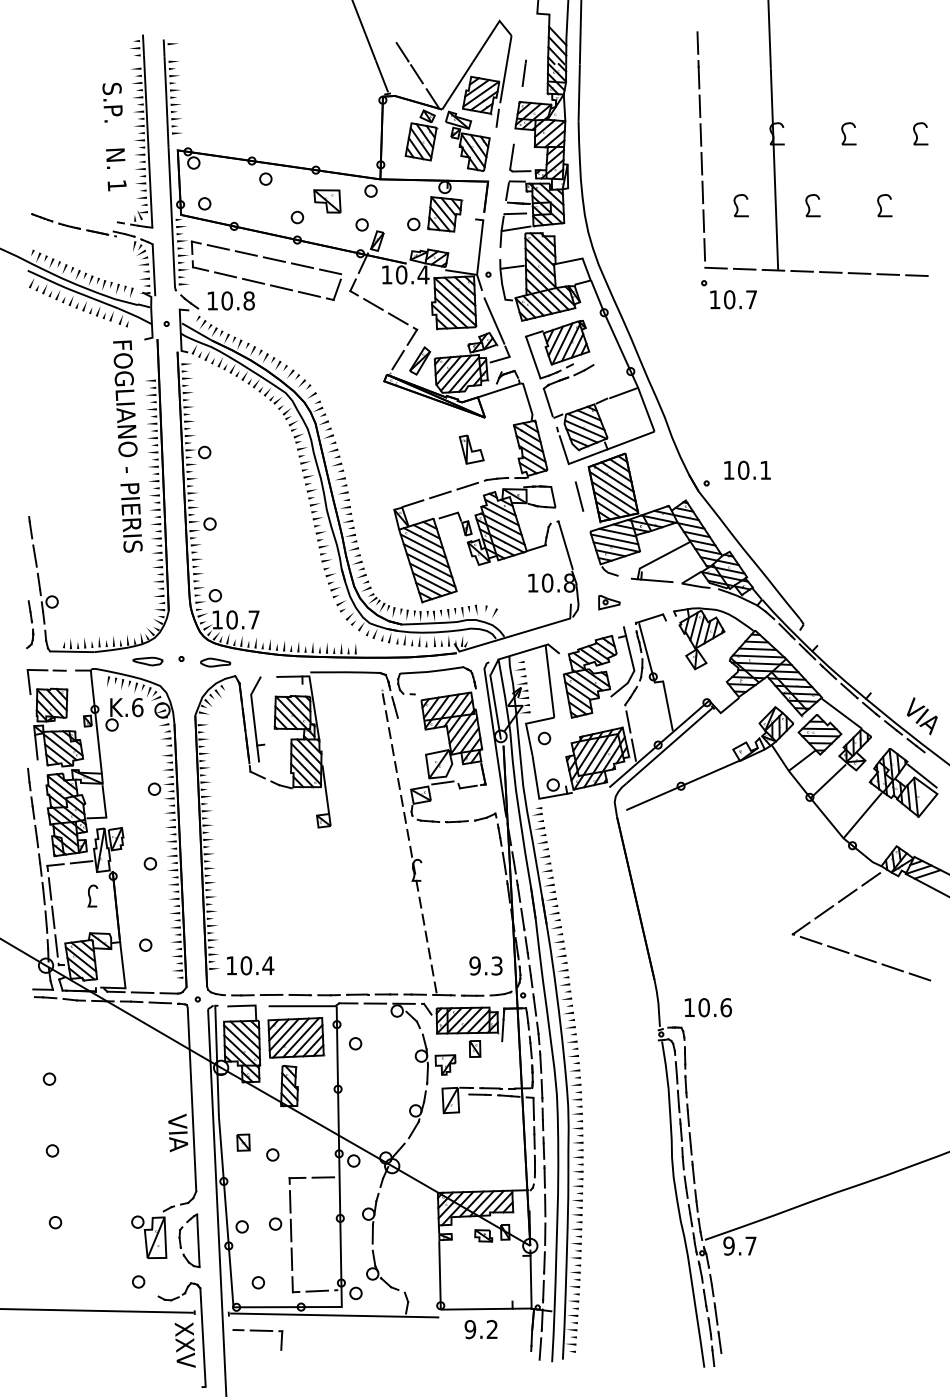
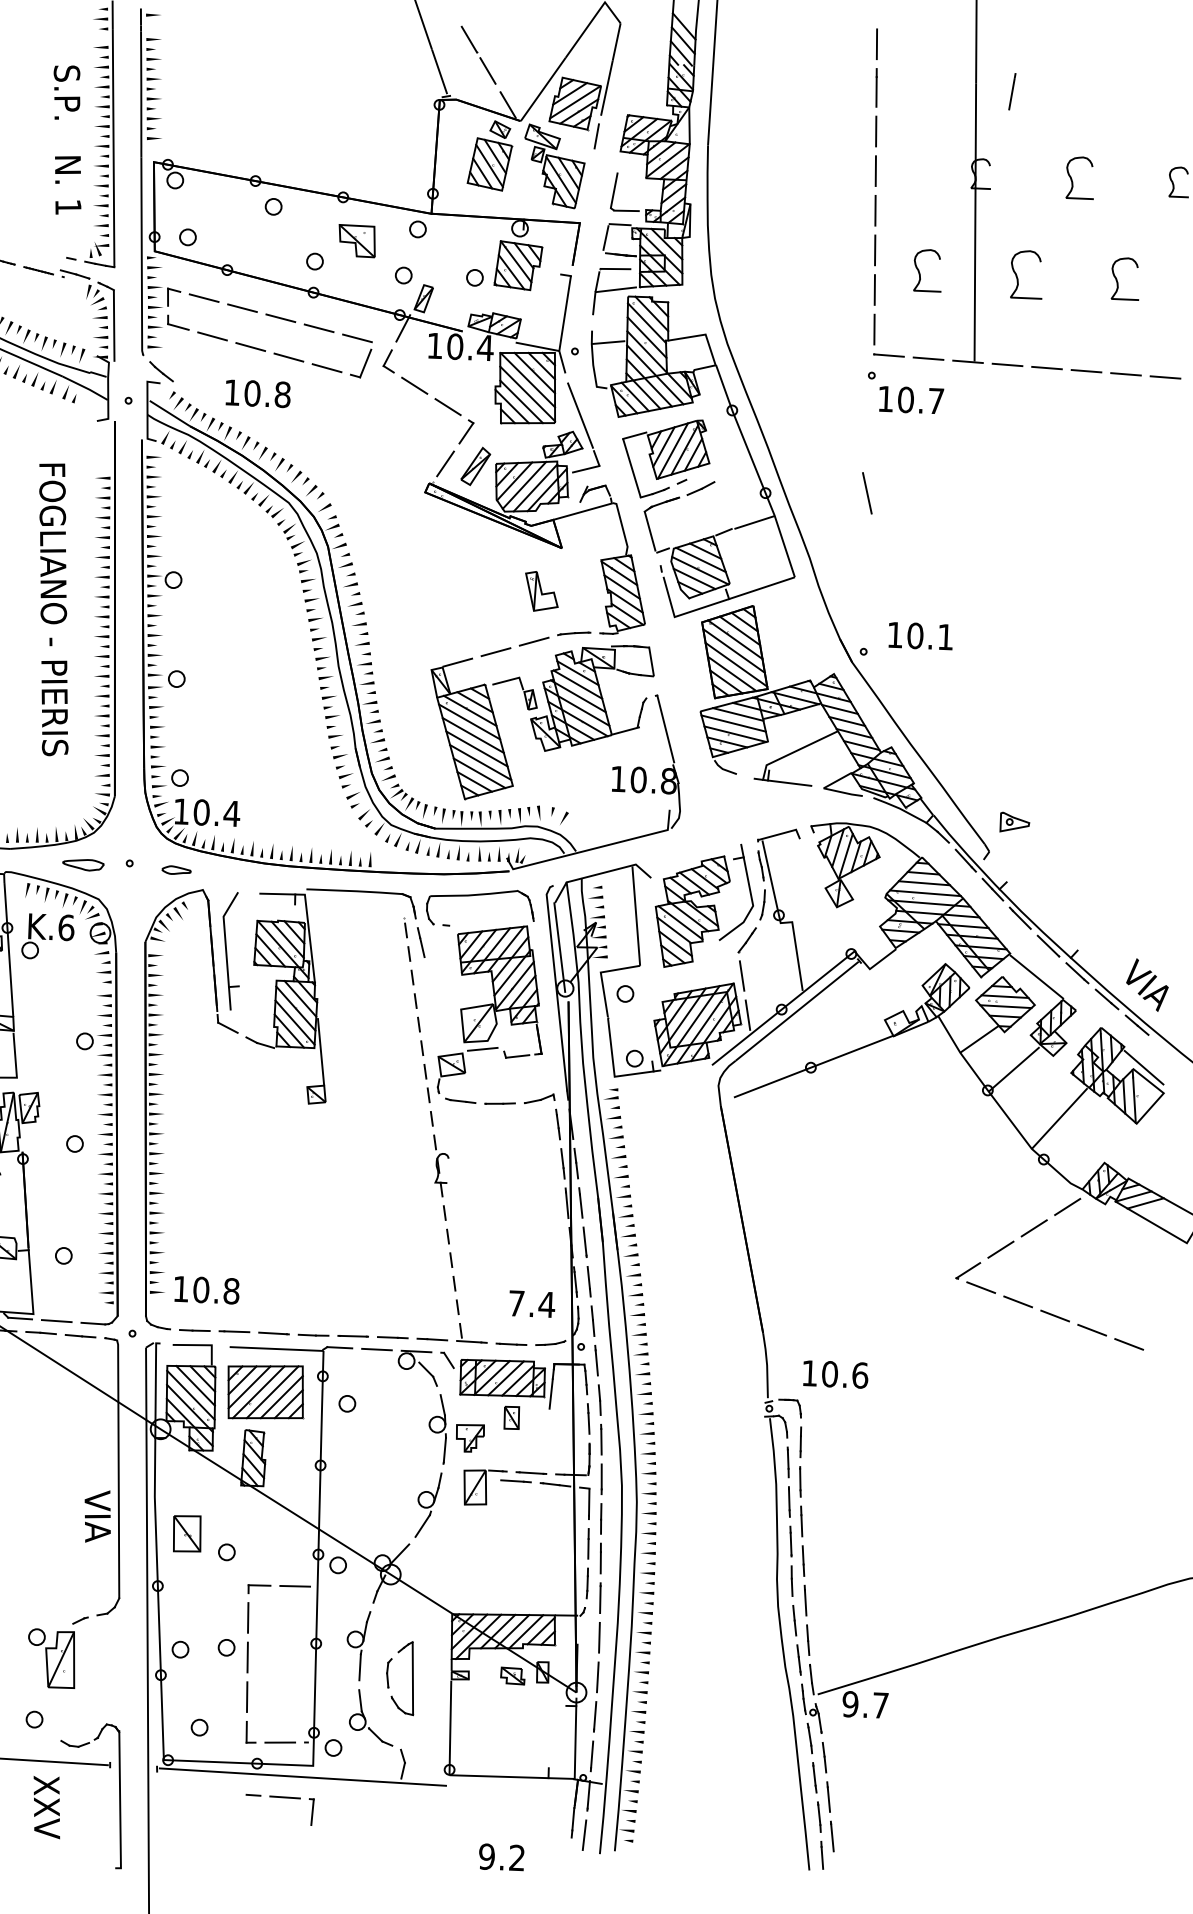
line: (523, 72) -> (1011, 90), moved
part: (848, 133) -> (1079, 177), size x1.4
part: (740, 205) -> (926, 270), size x1.4
part: (812, 205) -> (1025, 274), size x1.6
part: (884, 205) -> (1124, 278), size x1.4
text: (230, 300) -> (257, 393), moved
text: (127, 446) -> (53, 609), moved
line: (579, 496) -> (867, 493), moved
part: (609, 602) -> (1015, 822), moved
text: (254, 619) -> (232, 813), 10.7 -> 10.4
part: (215, 662) -> (176, 870), size x0.7
text: (268, 965) -> (231, 1290), 10.4 -> 10.8
text: (486, 965) -> (532, 1303), 9.3 -> 7.4
part: (243, 1142) -> (187, 1533), size x1.6
part: (197, 1240) -> (411, 1678), moved
text: (480, 1329) -> (500, 1857), moved
part: (257, 1331) -> (279, 1798), moved
text: (184, 1344) -> (45, 1806), moved

